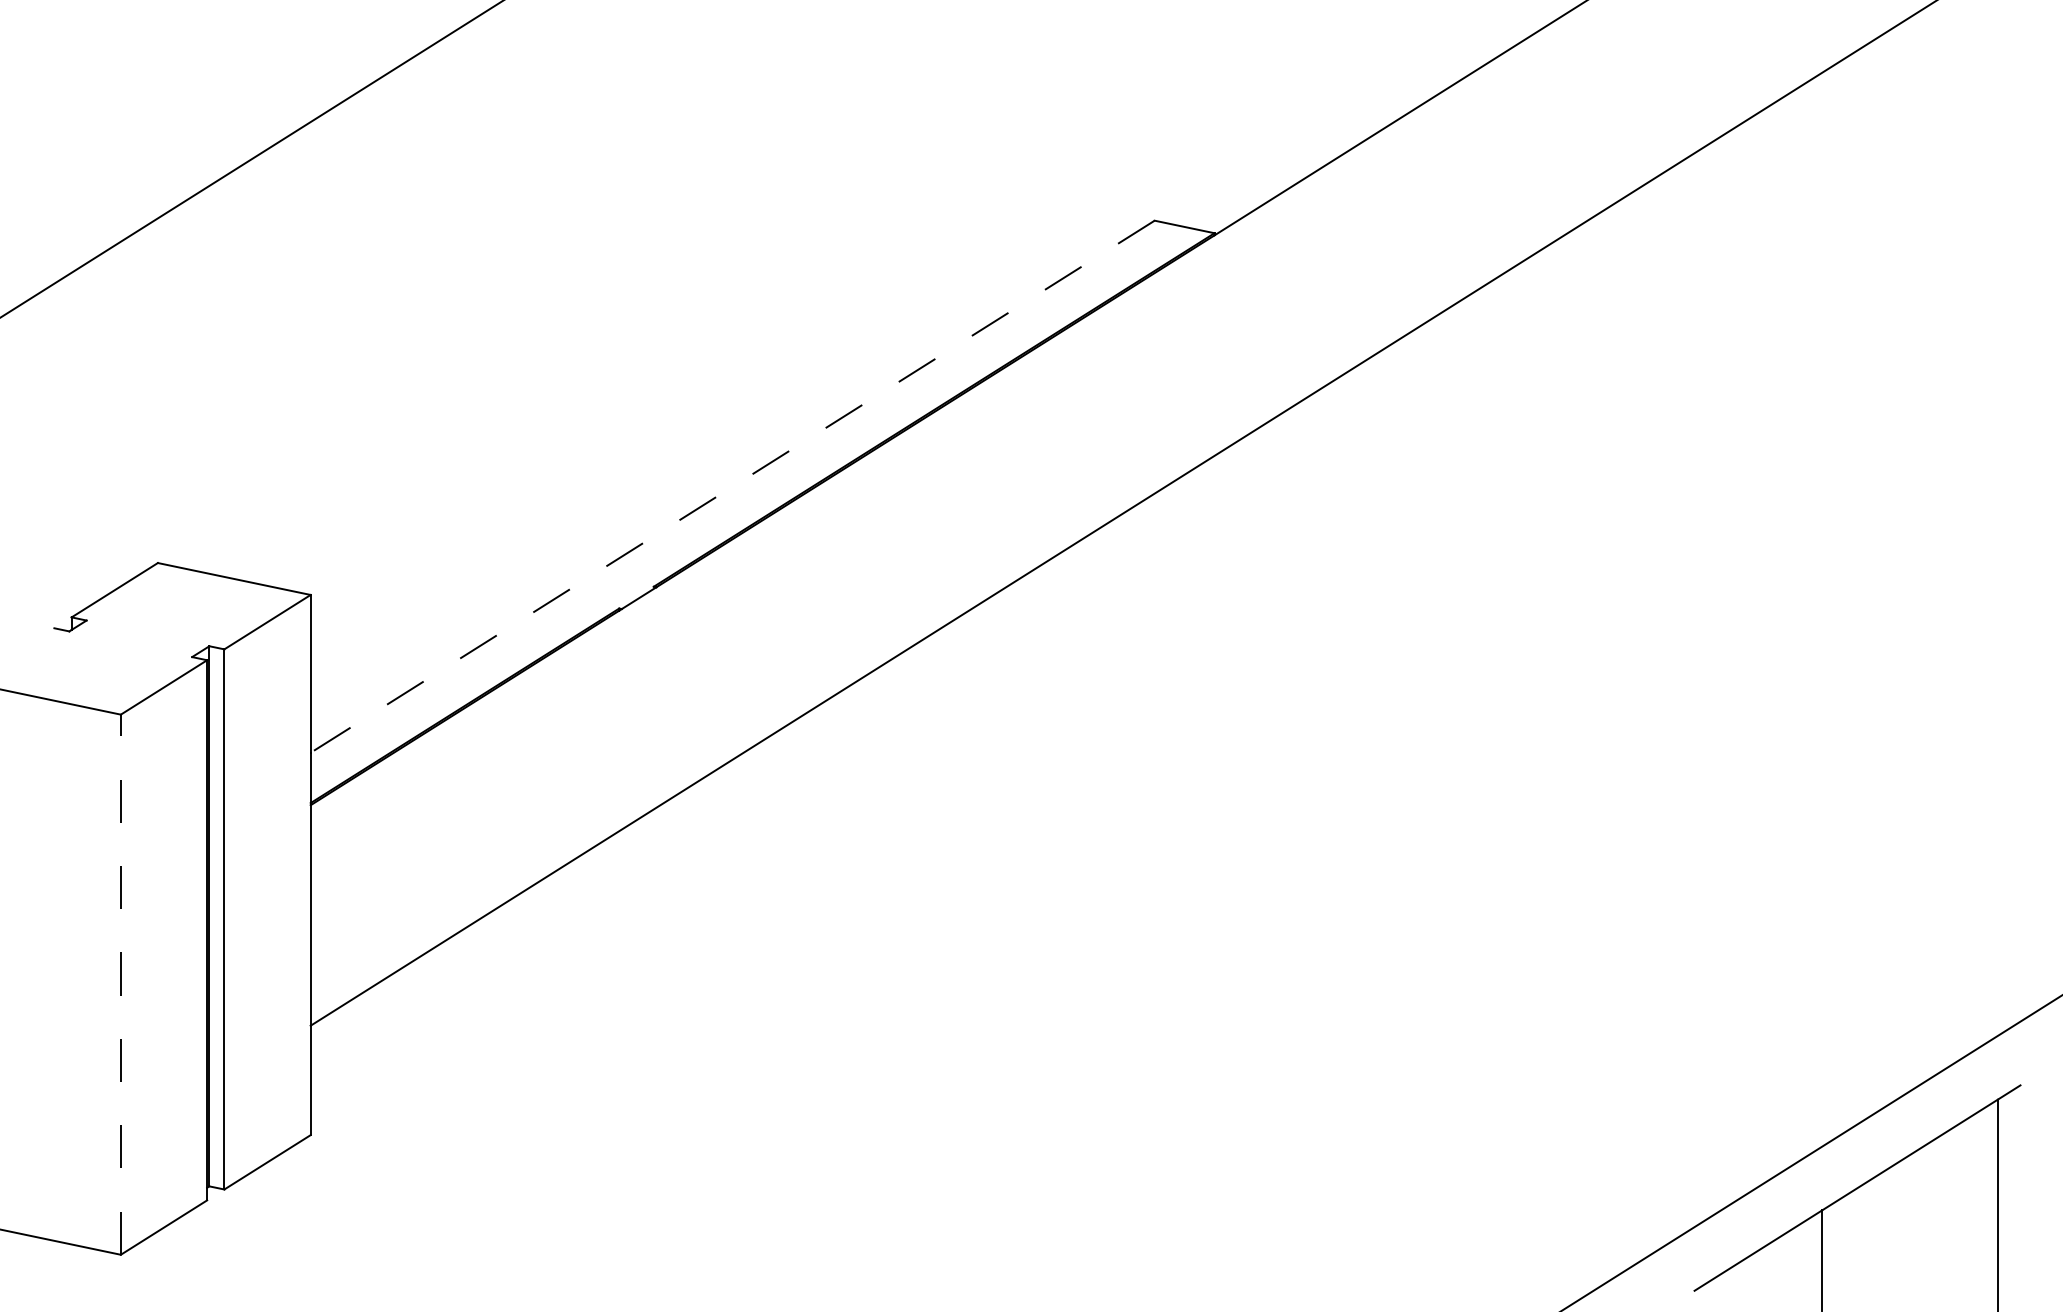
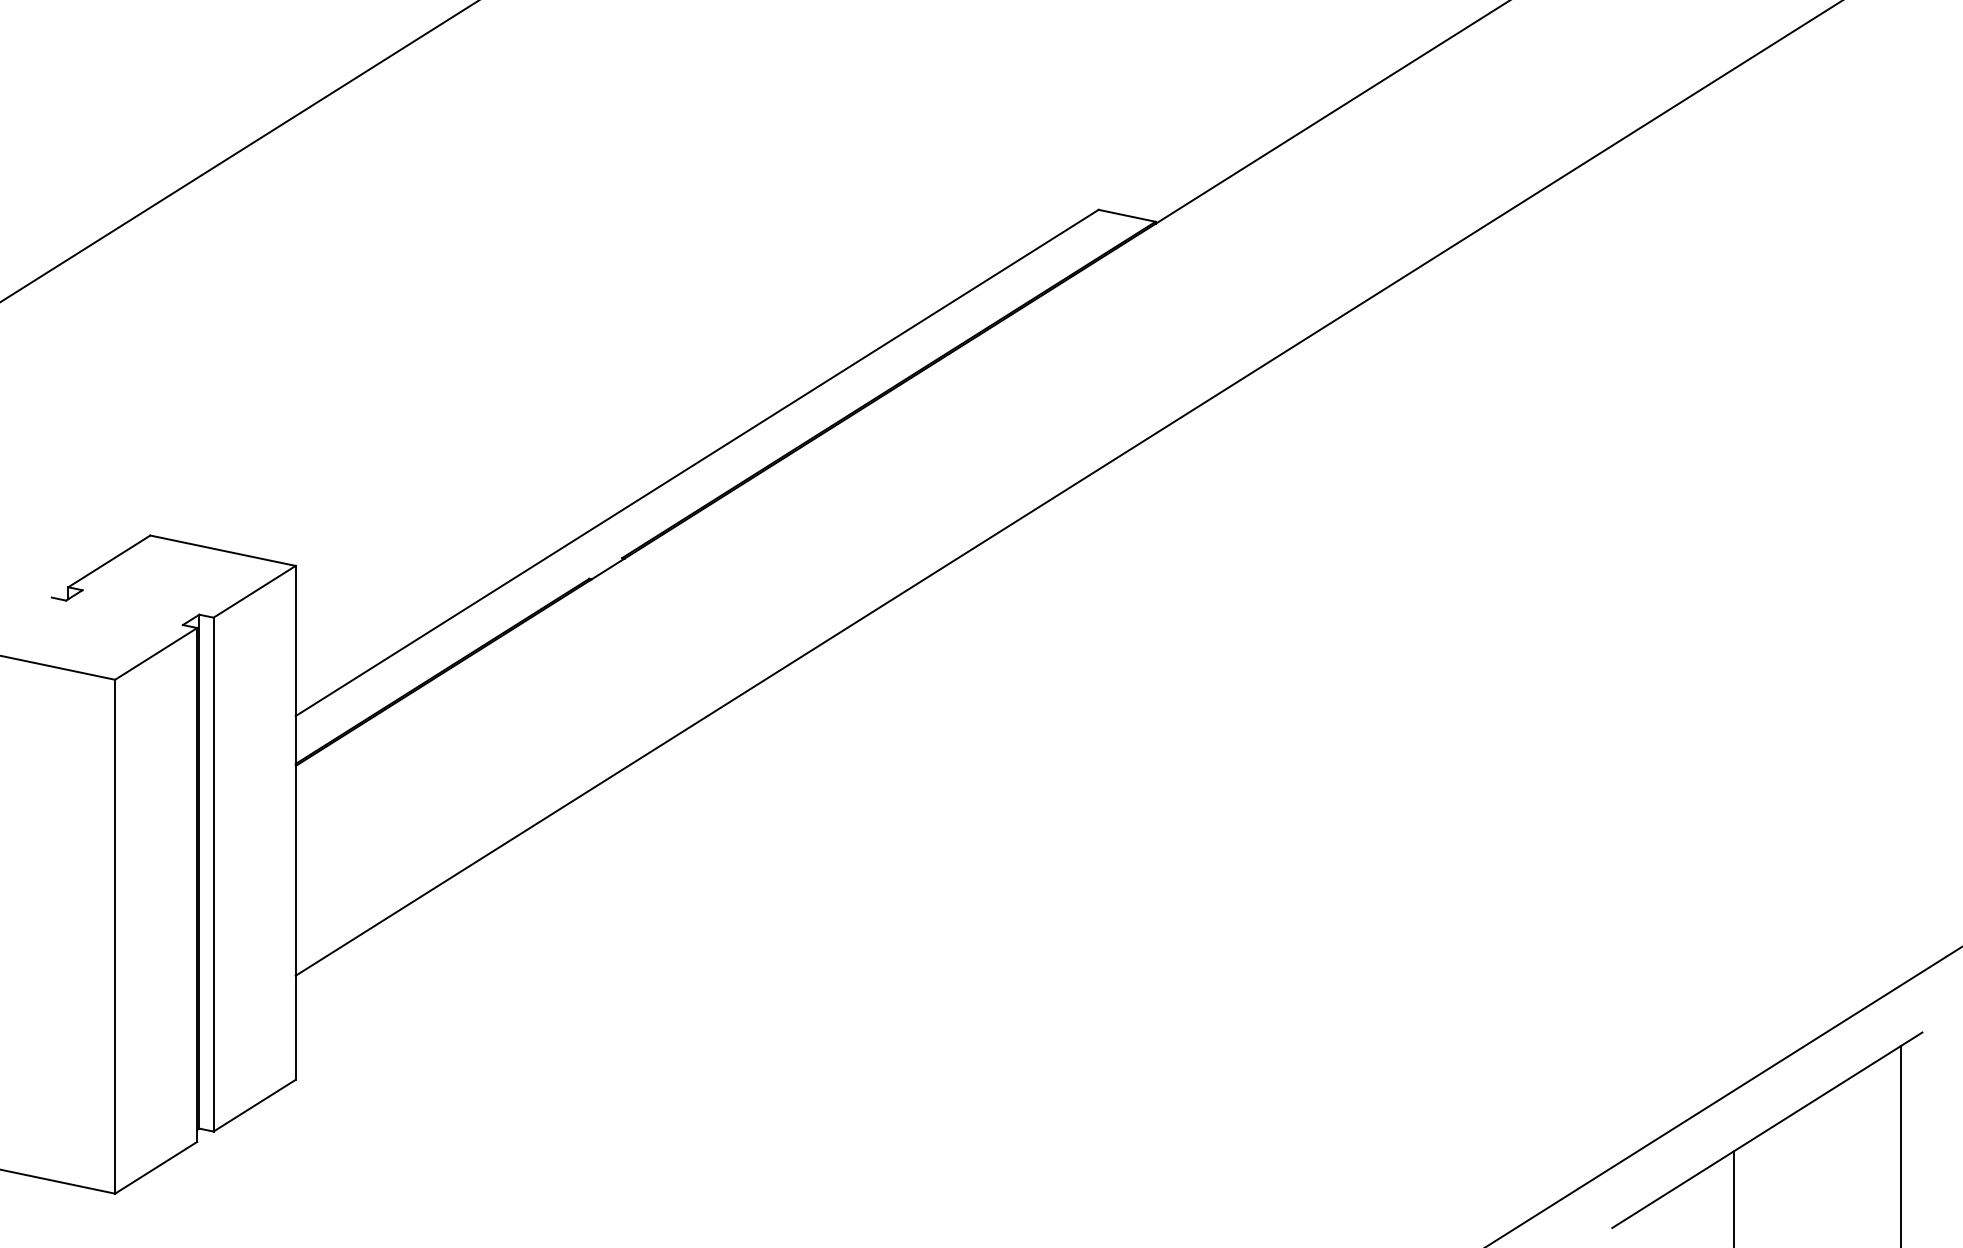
line: (732, 486) -> (697, 462), dashed -> solid
line: (120, 984) -> (114, 936), dashed -> solid

